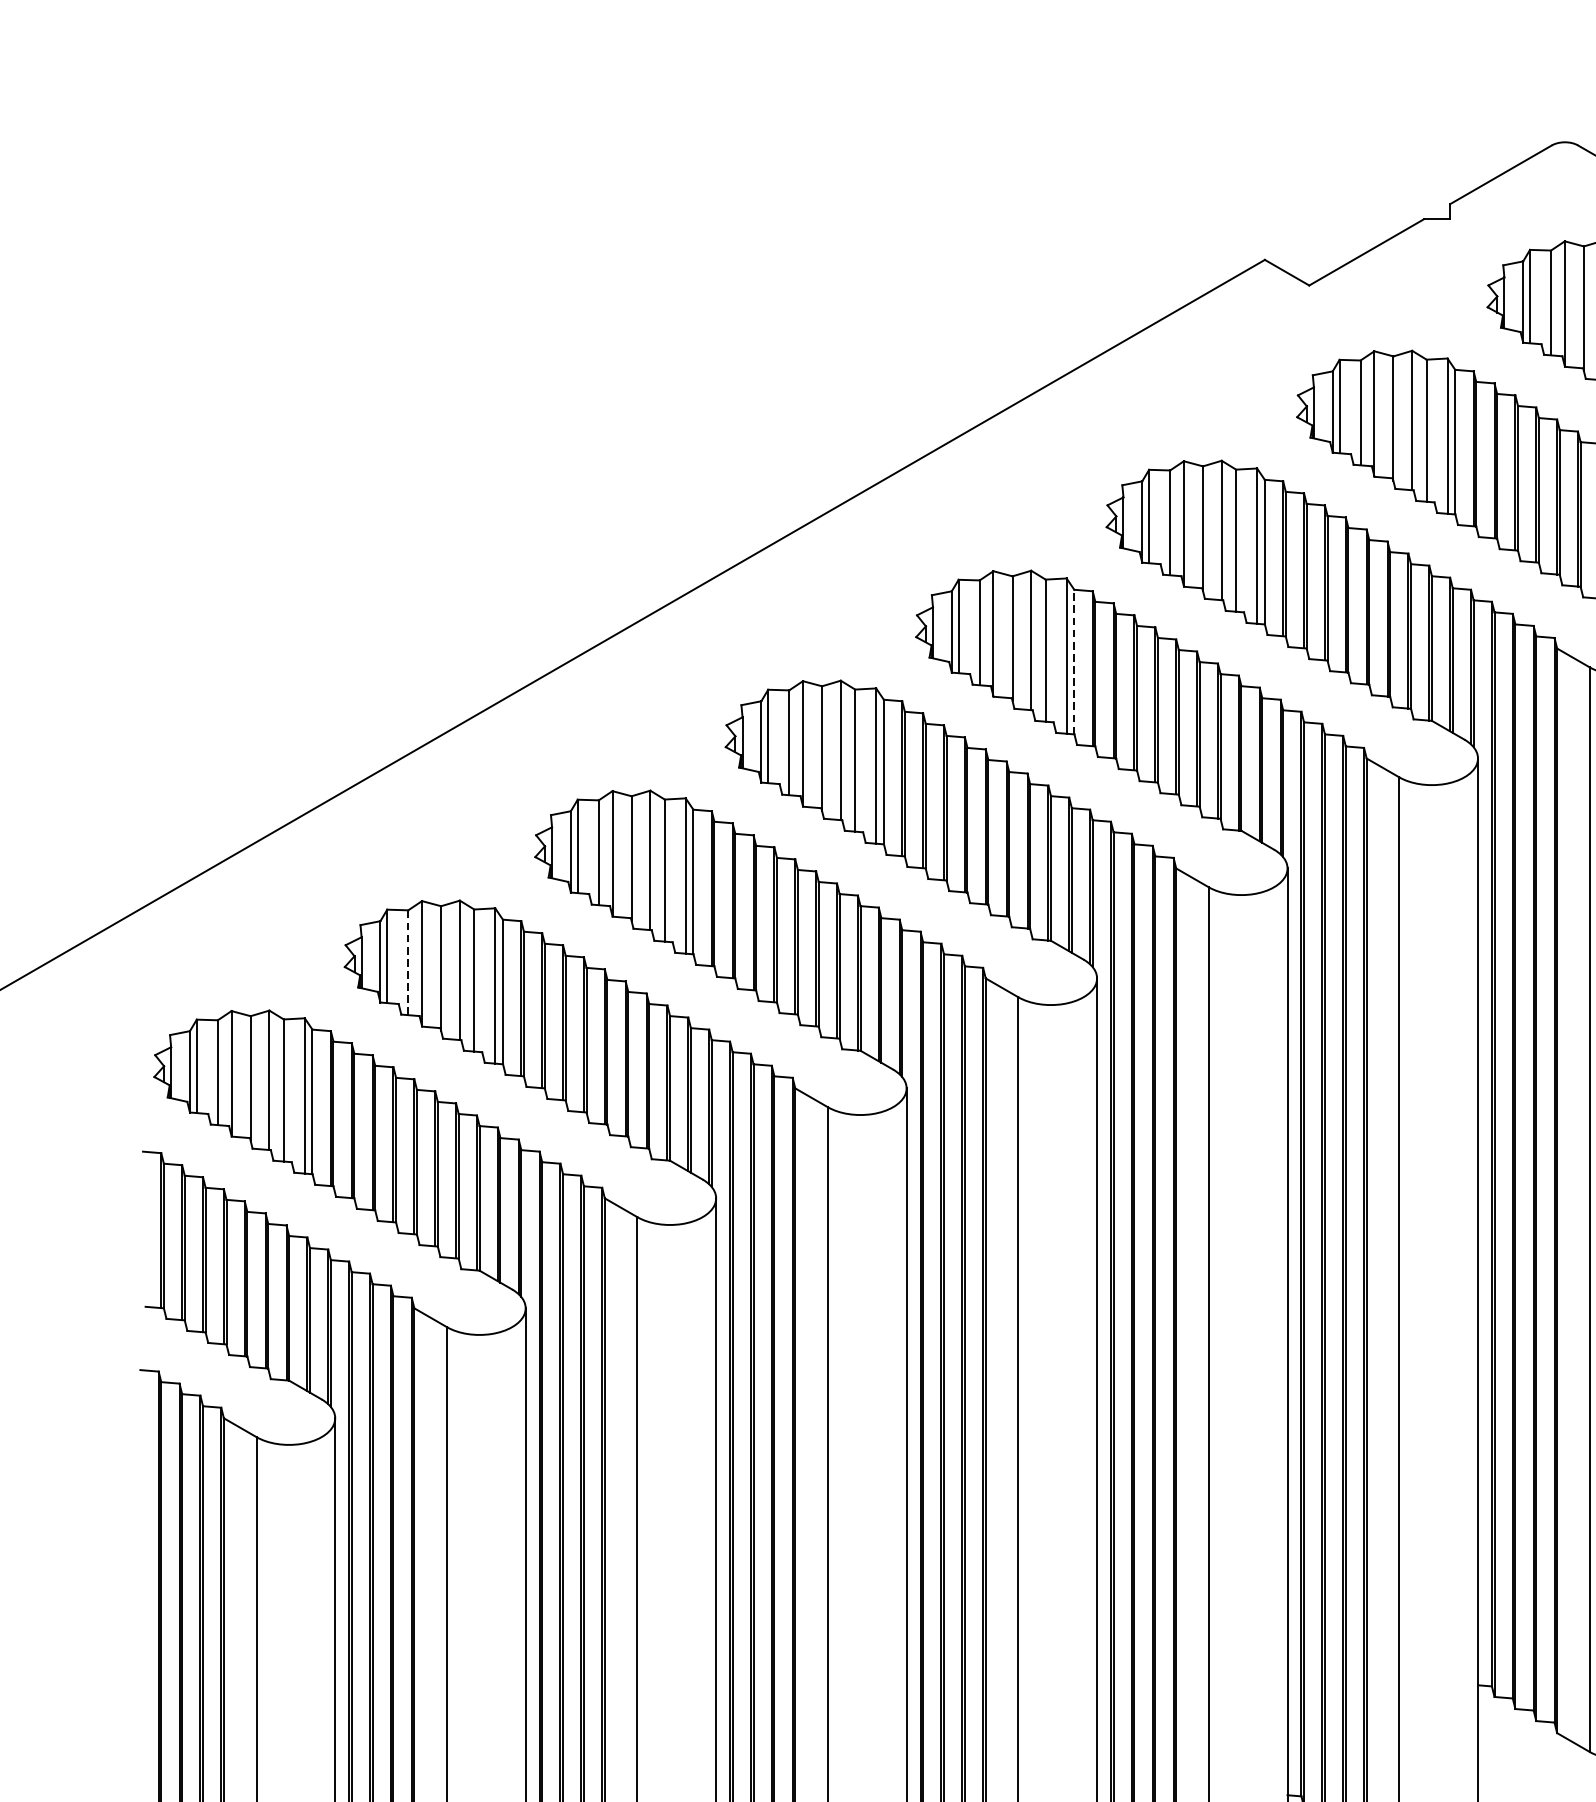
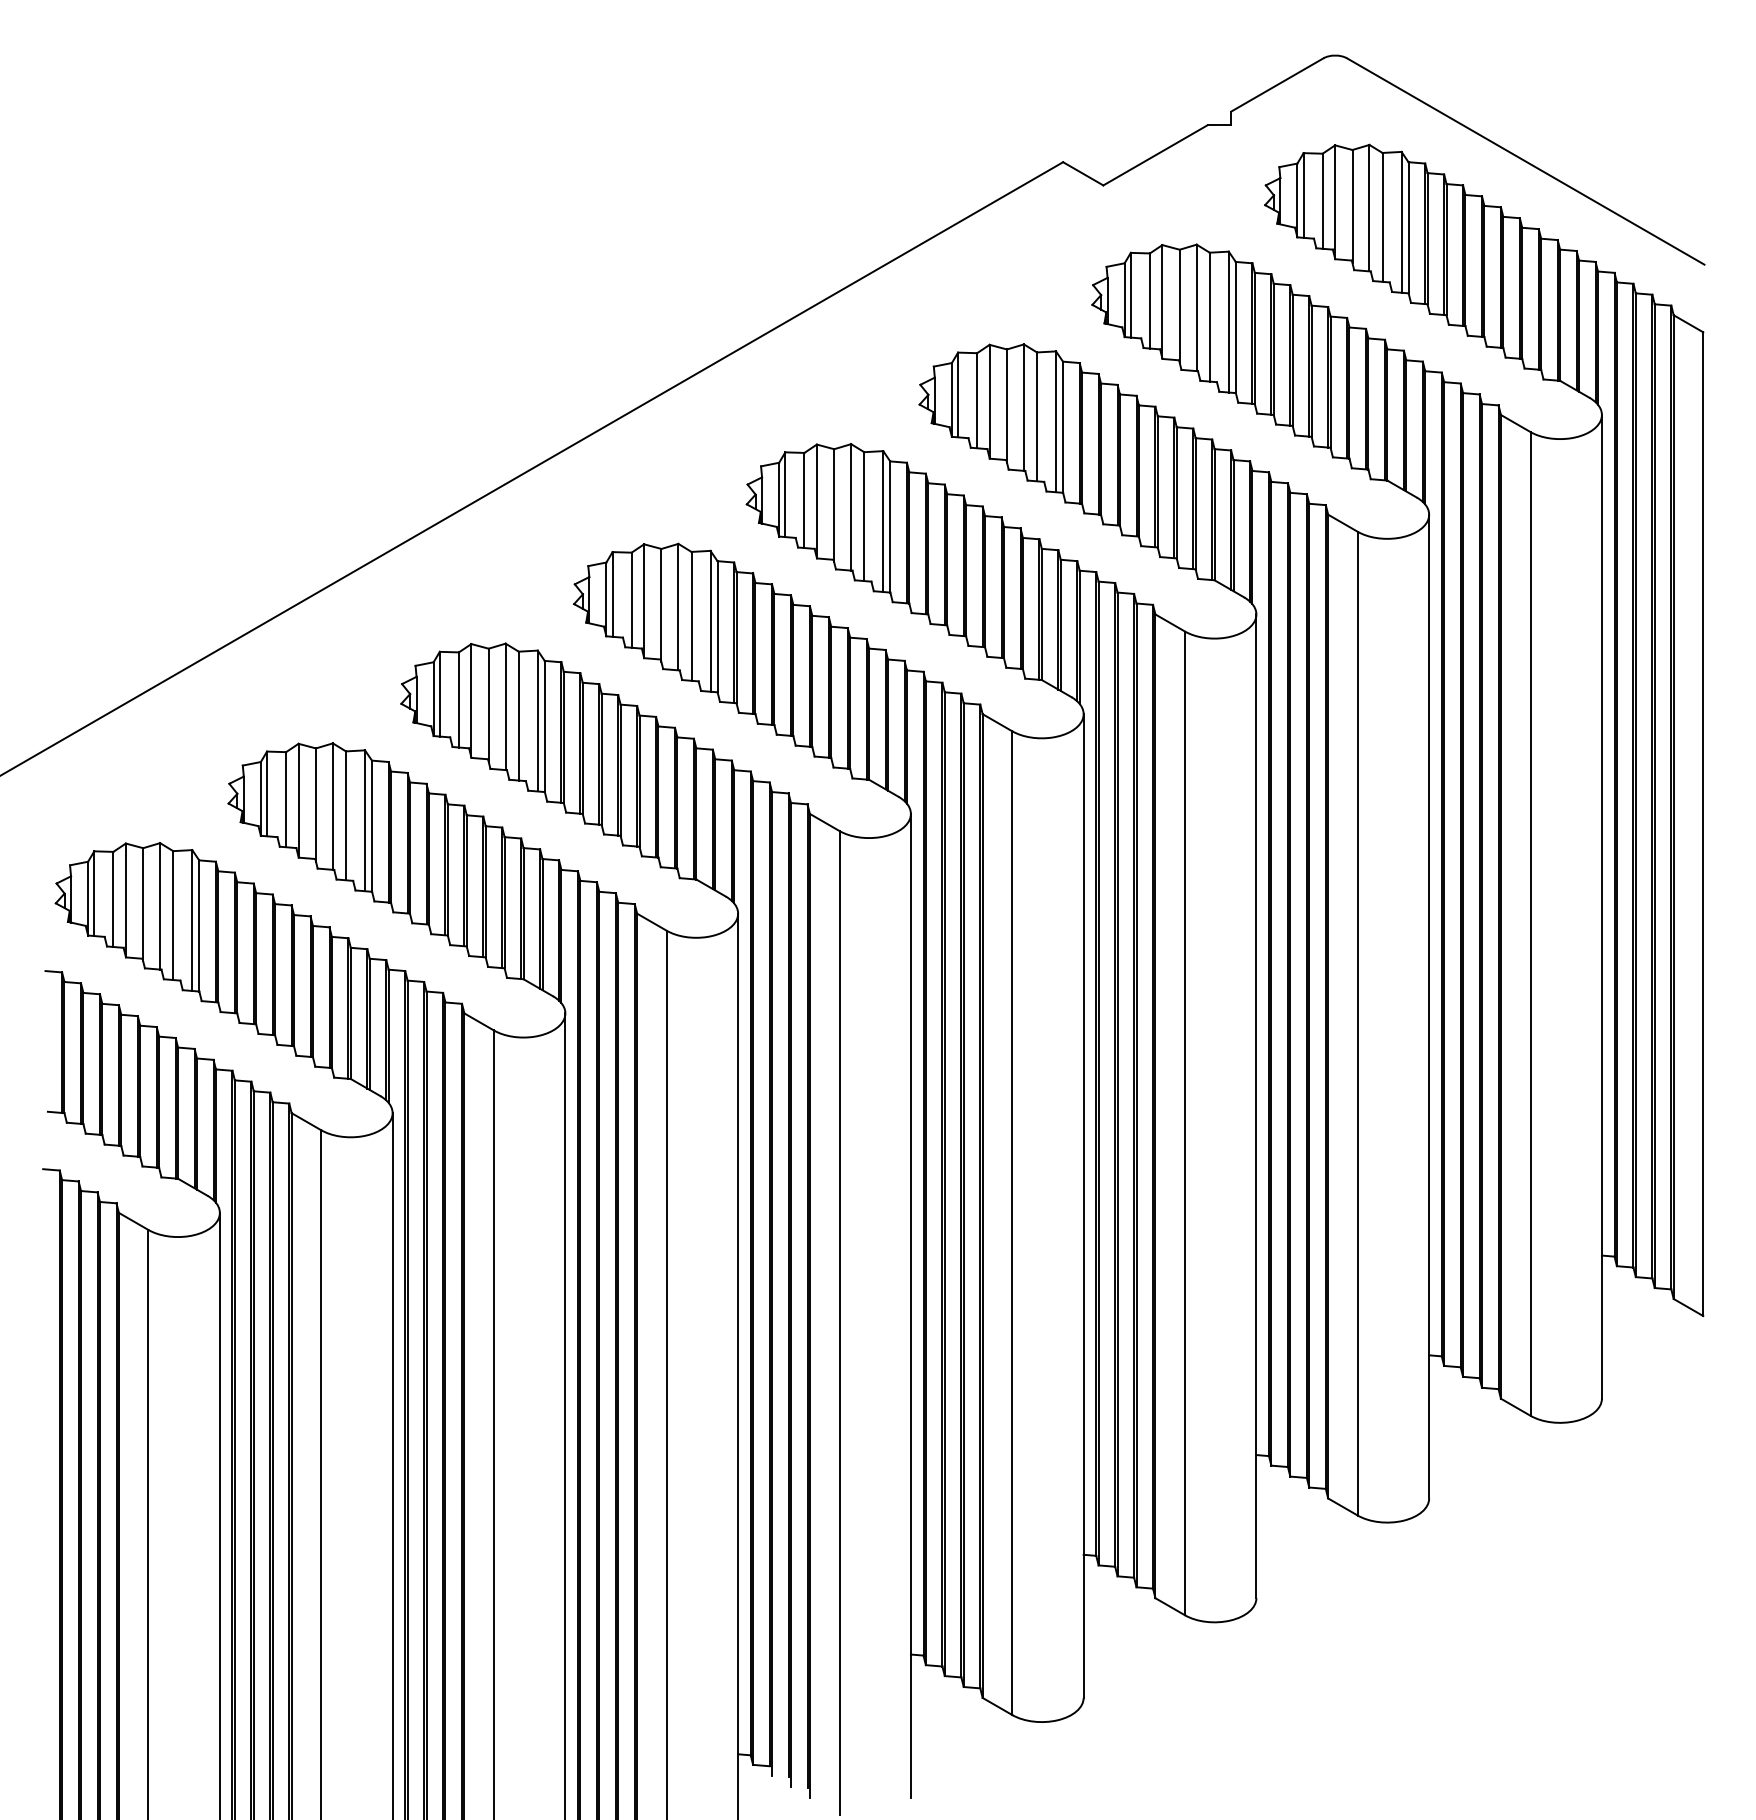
line: (1074, 662) -> (890, 527), dashed -> solid
line: (408, 962) -> (286, 799), dashed -> solid

